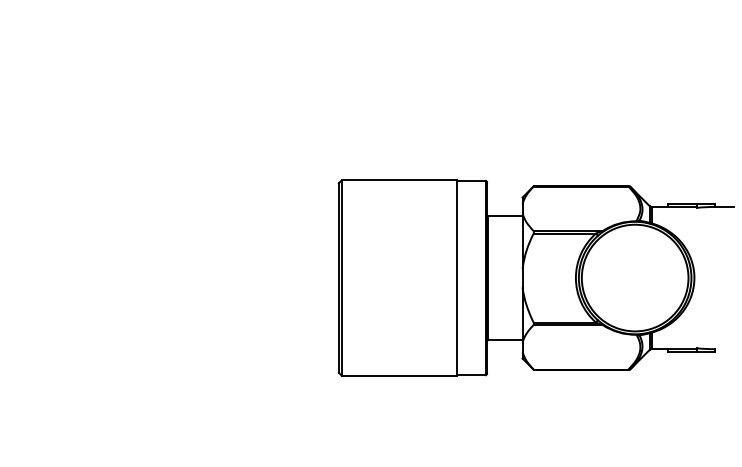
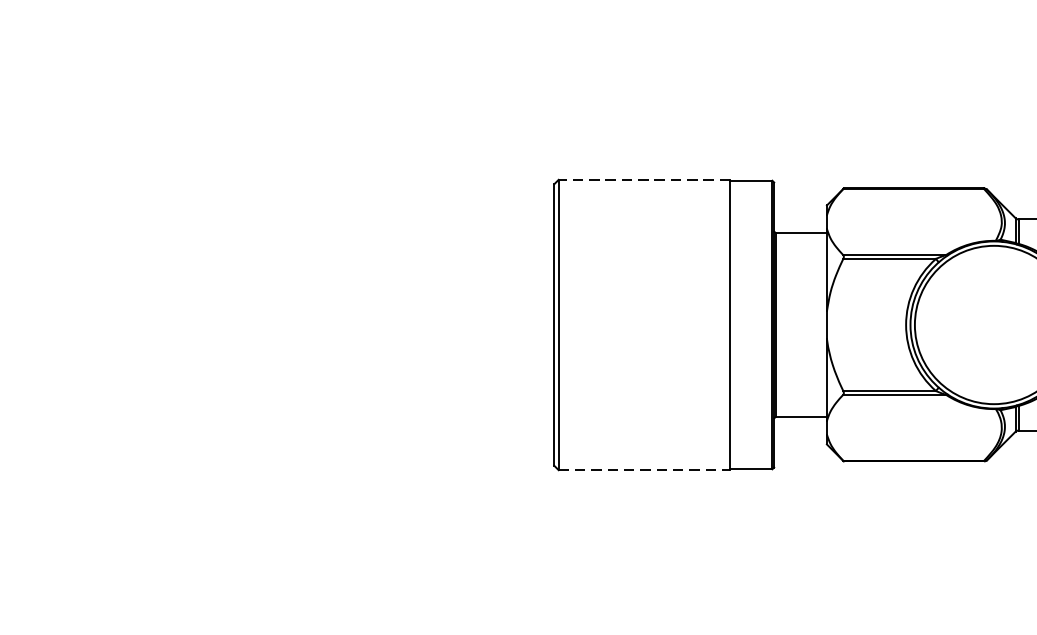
line: (399, 180) -> (644, 180), solid -> dashed
line: (399, 375) -> (644, 469), solid -> dashed

